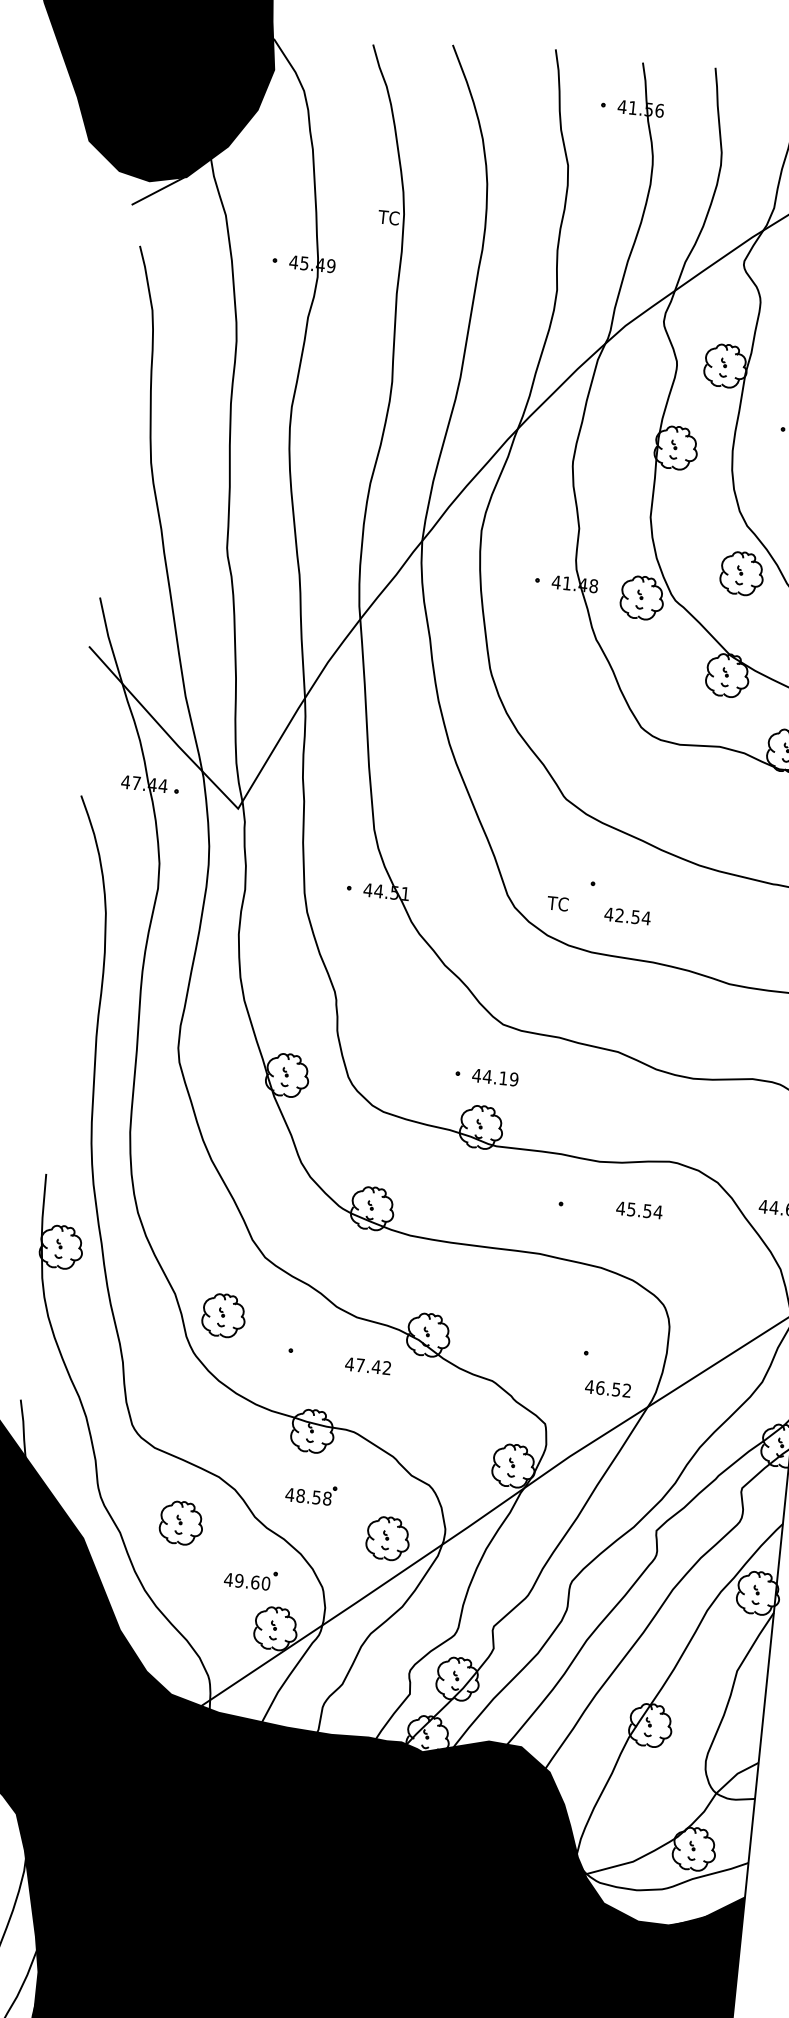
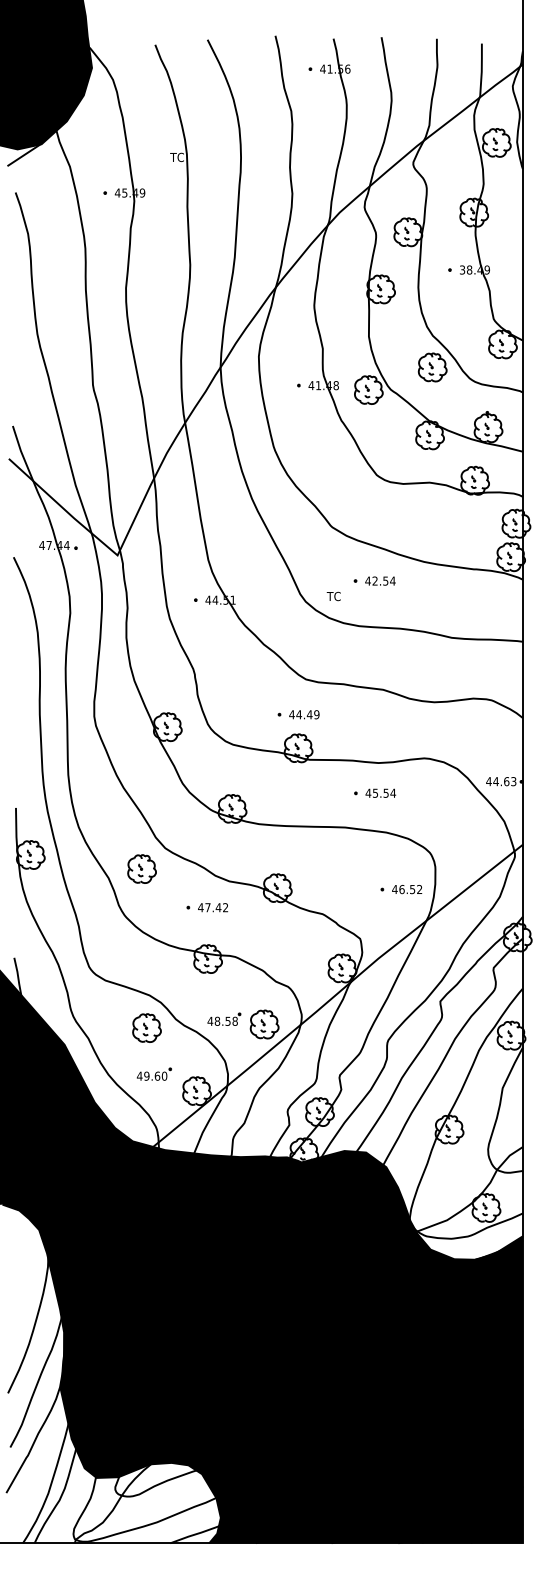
text: (627, 915) -> (380, 580), moved
text: (503, 1077) -> (309, 714), 44.19 -> 44.49
text: (639, 1209) -> (380, 792), moved
part: (223, 1314) -> (141, 868), moved
text: (367, 1365) -> (212, 907), moved
text: (608, 1388) -> (407, 889), moved
part: (311, 1492) -> (224, 1018), moved
part: (180, 1522) -> (146, 1027), moved
part: (251, 1577) -> (154, 1073), moved

